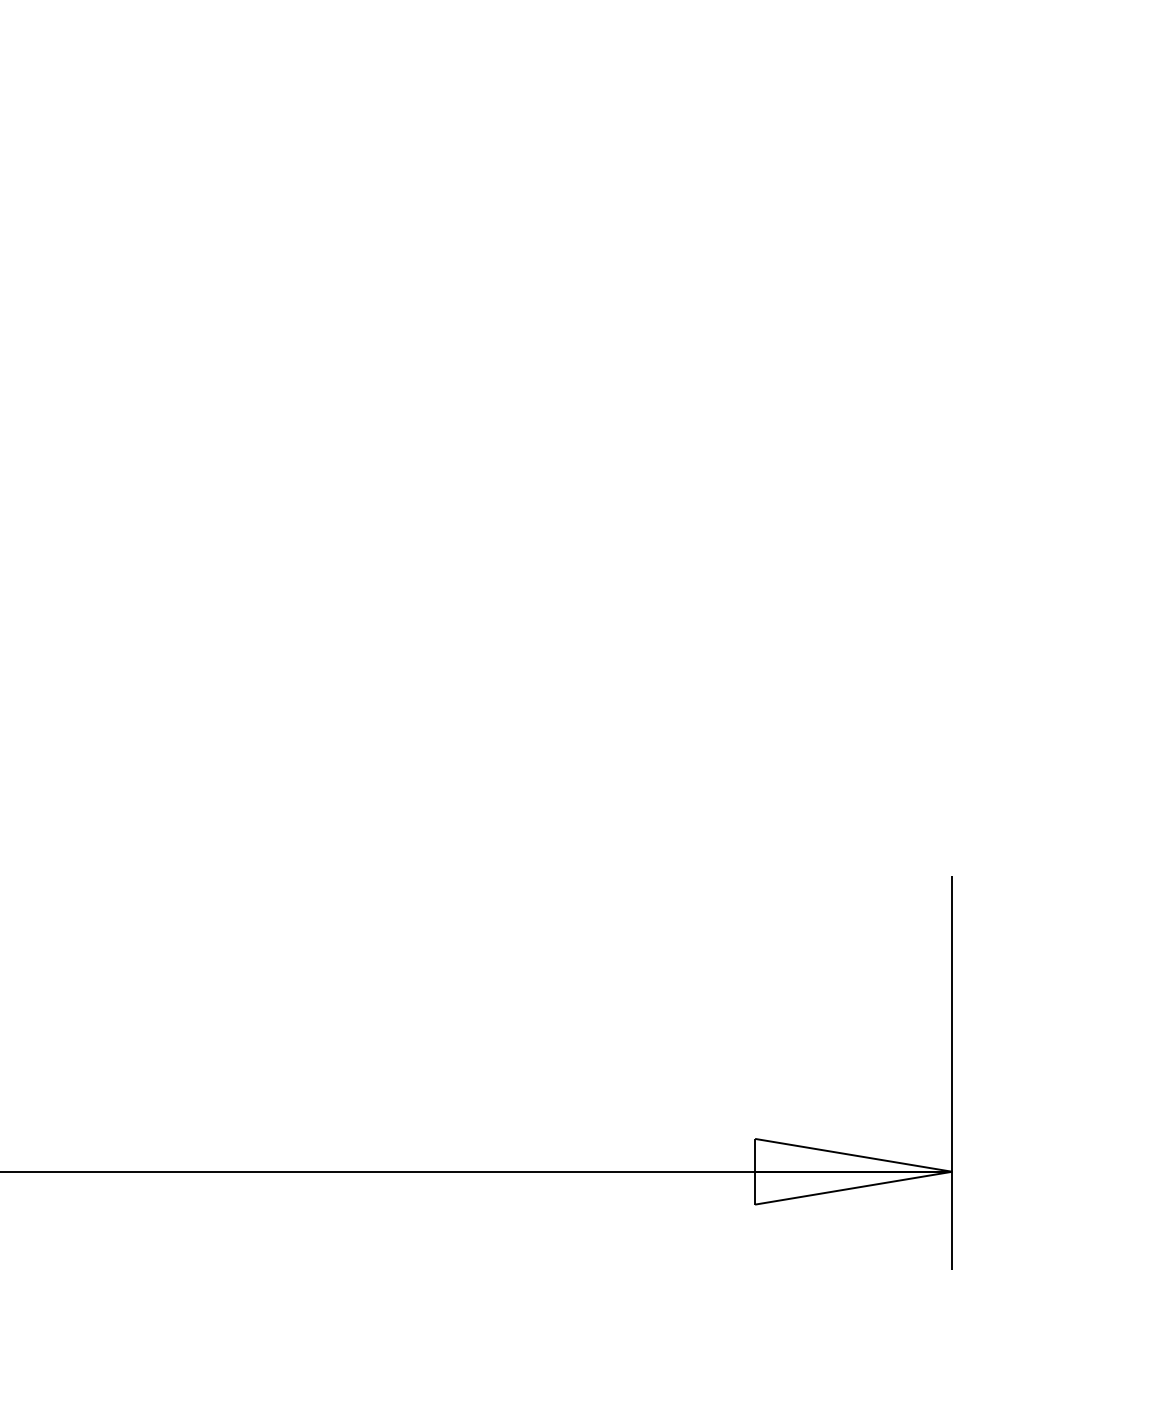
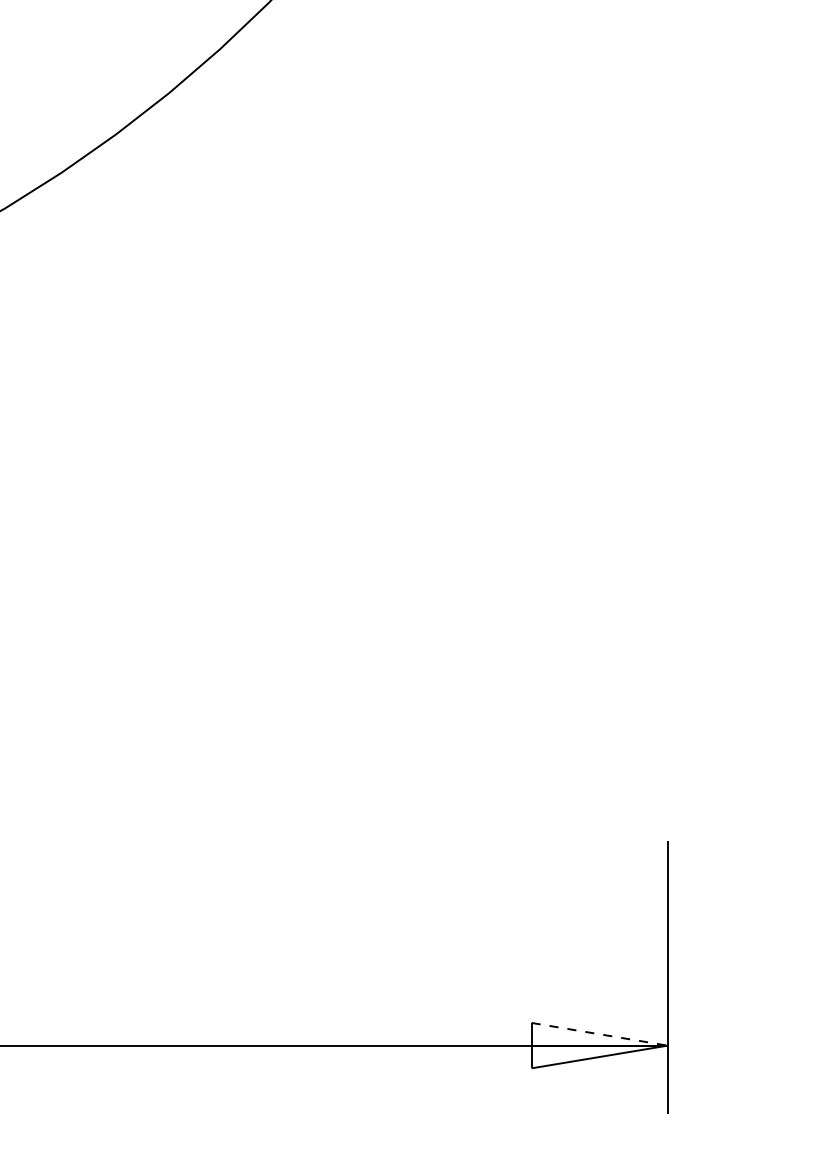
line: (854, 1155) -> (600, 1034), solid -> dashed

